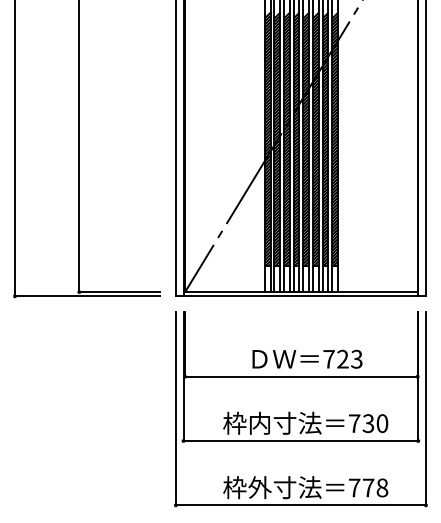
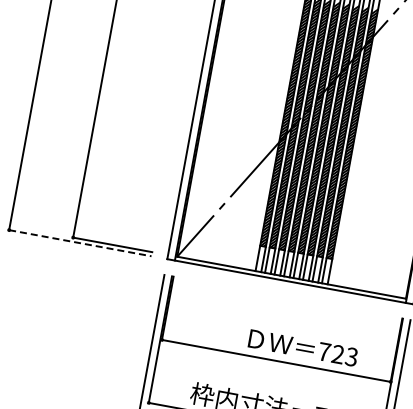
line: (87, 296) -> (80, 243), solid -> dashed
text: (307, 358) -> (303, 347), moved

